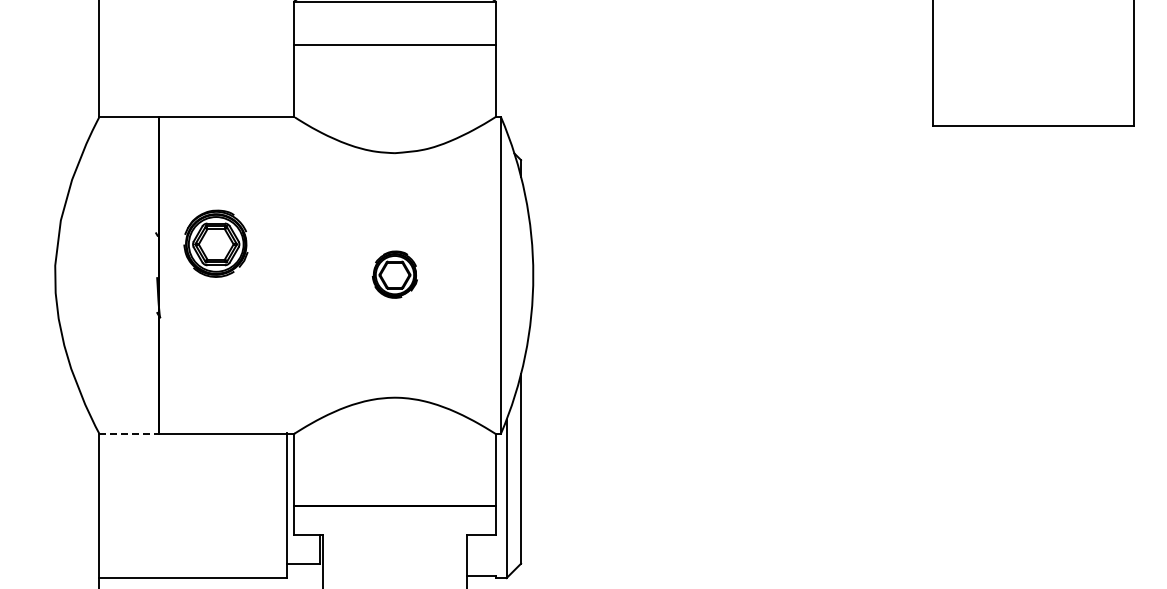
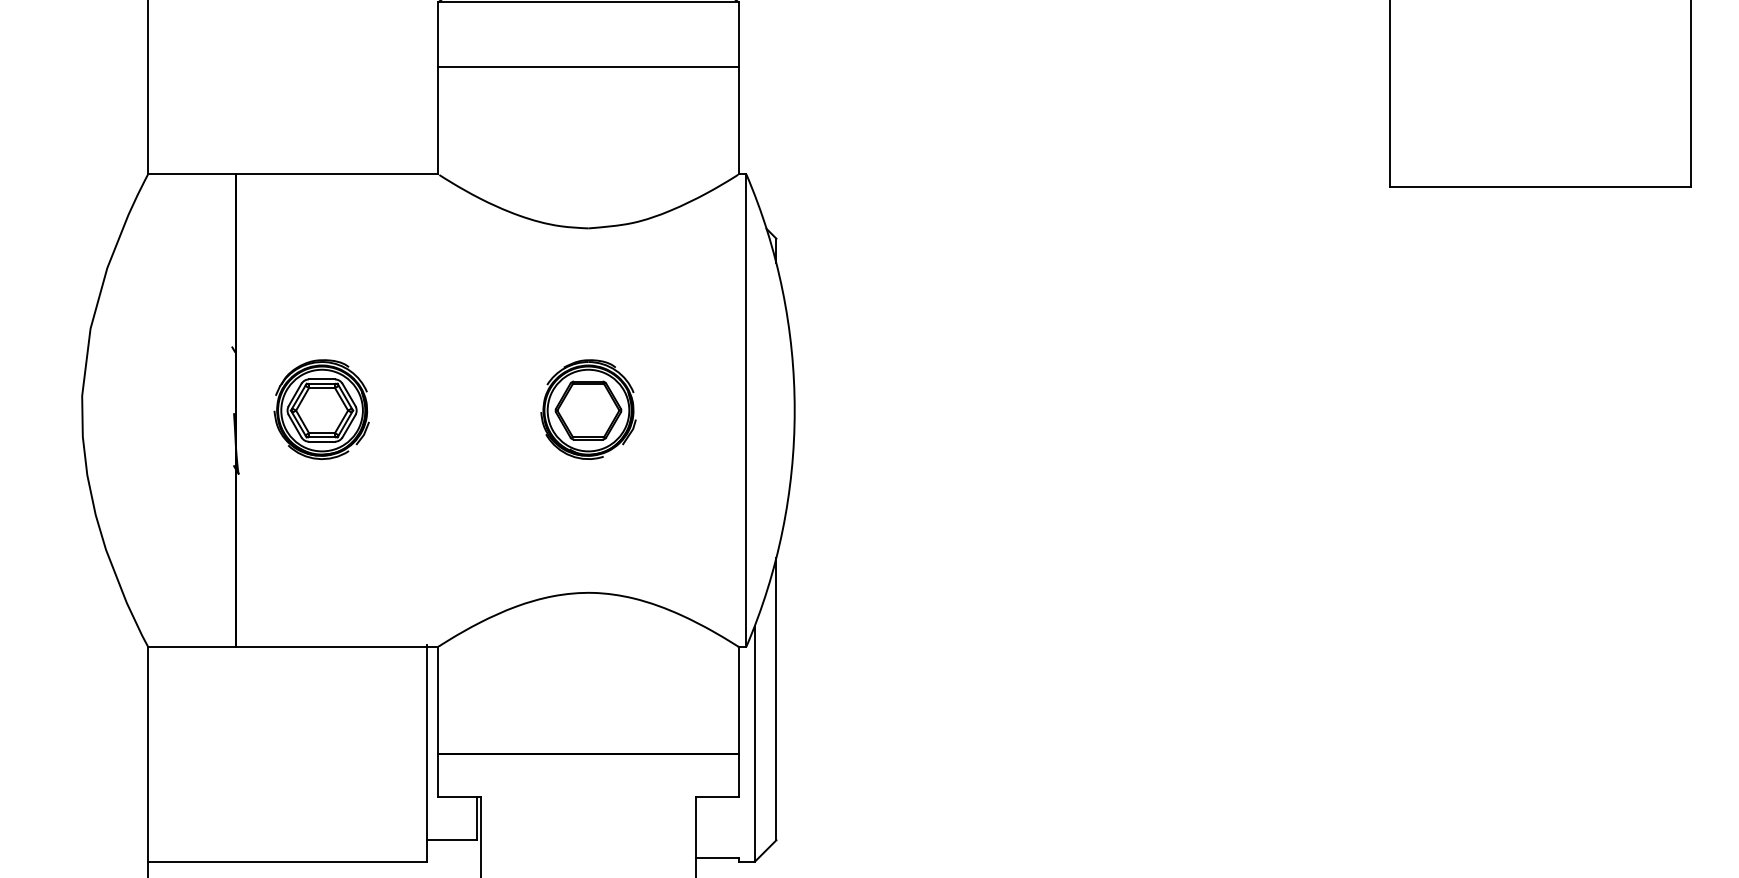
part: (215, 243) -> (321, 409), moved
part: (394, 274) -> (587, 409), size x1.43
line: (129, 433) -> (192, 646), dashed -> solid

